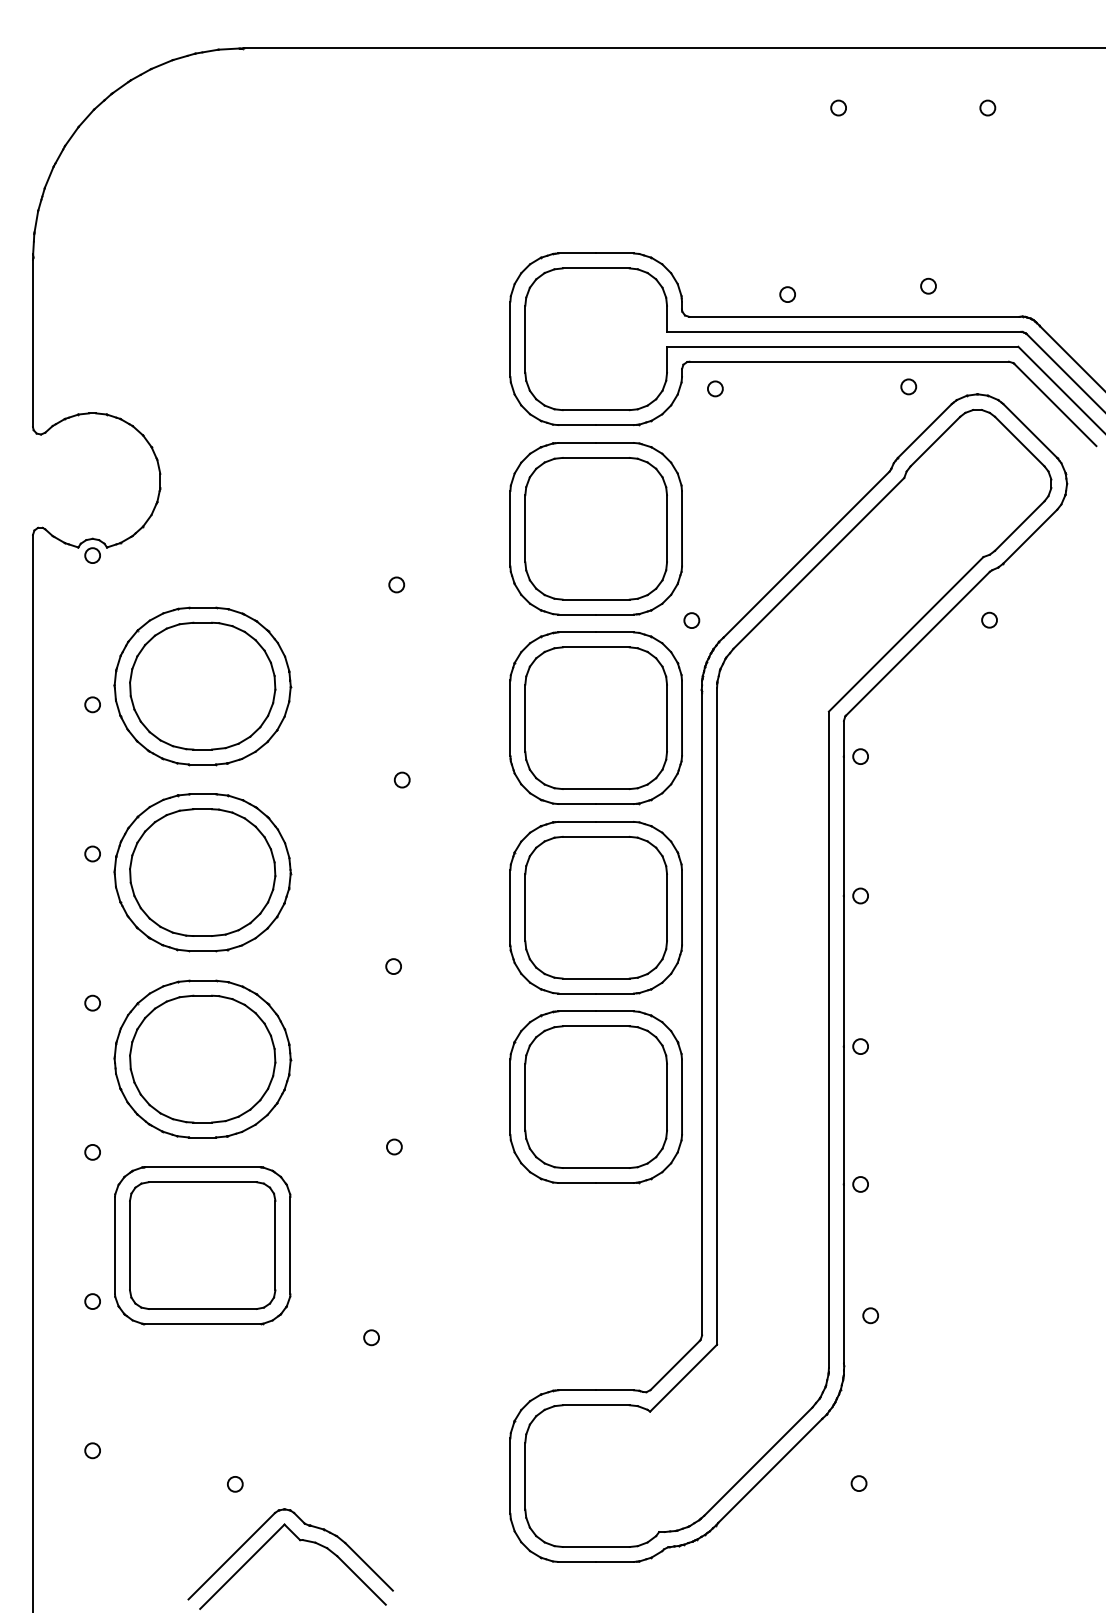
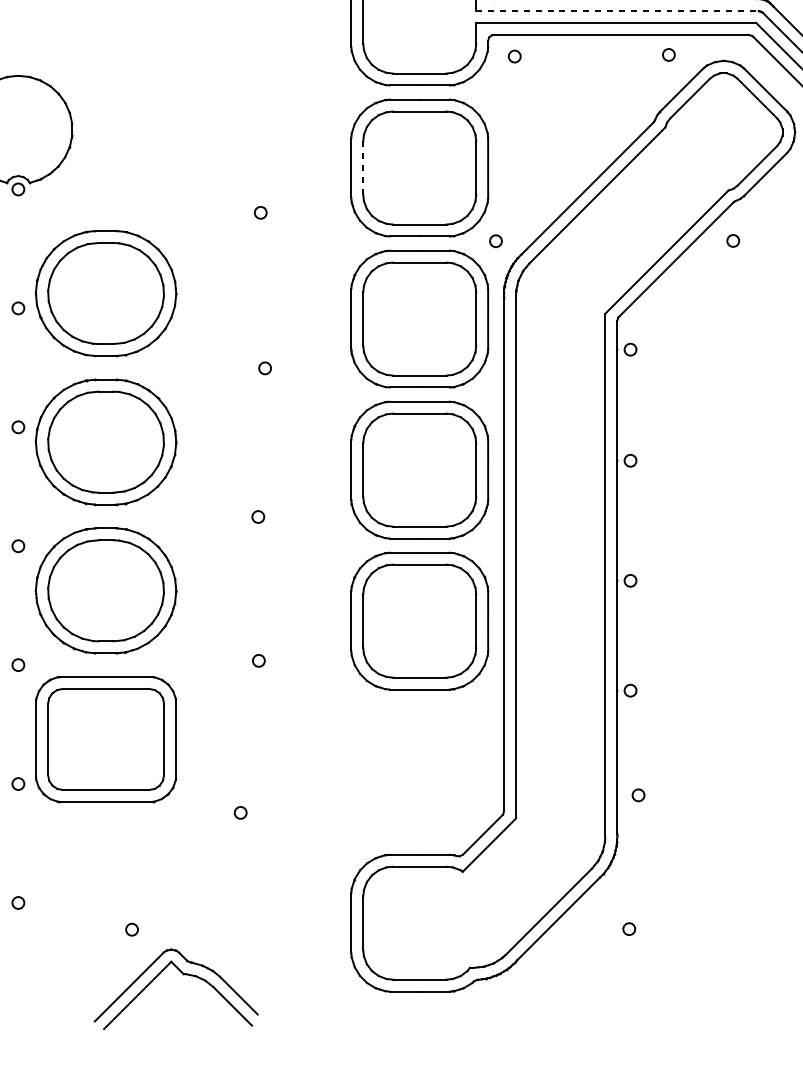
line: (844, 331) -> (617, 10), solid -> dashed
line: (525, 528) -> (363, 167), solid -> dashed

